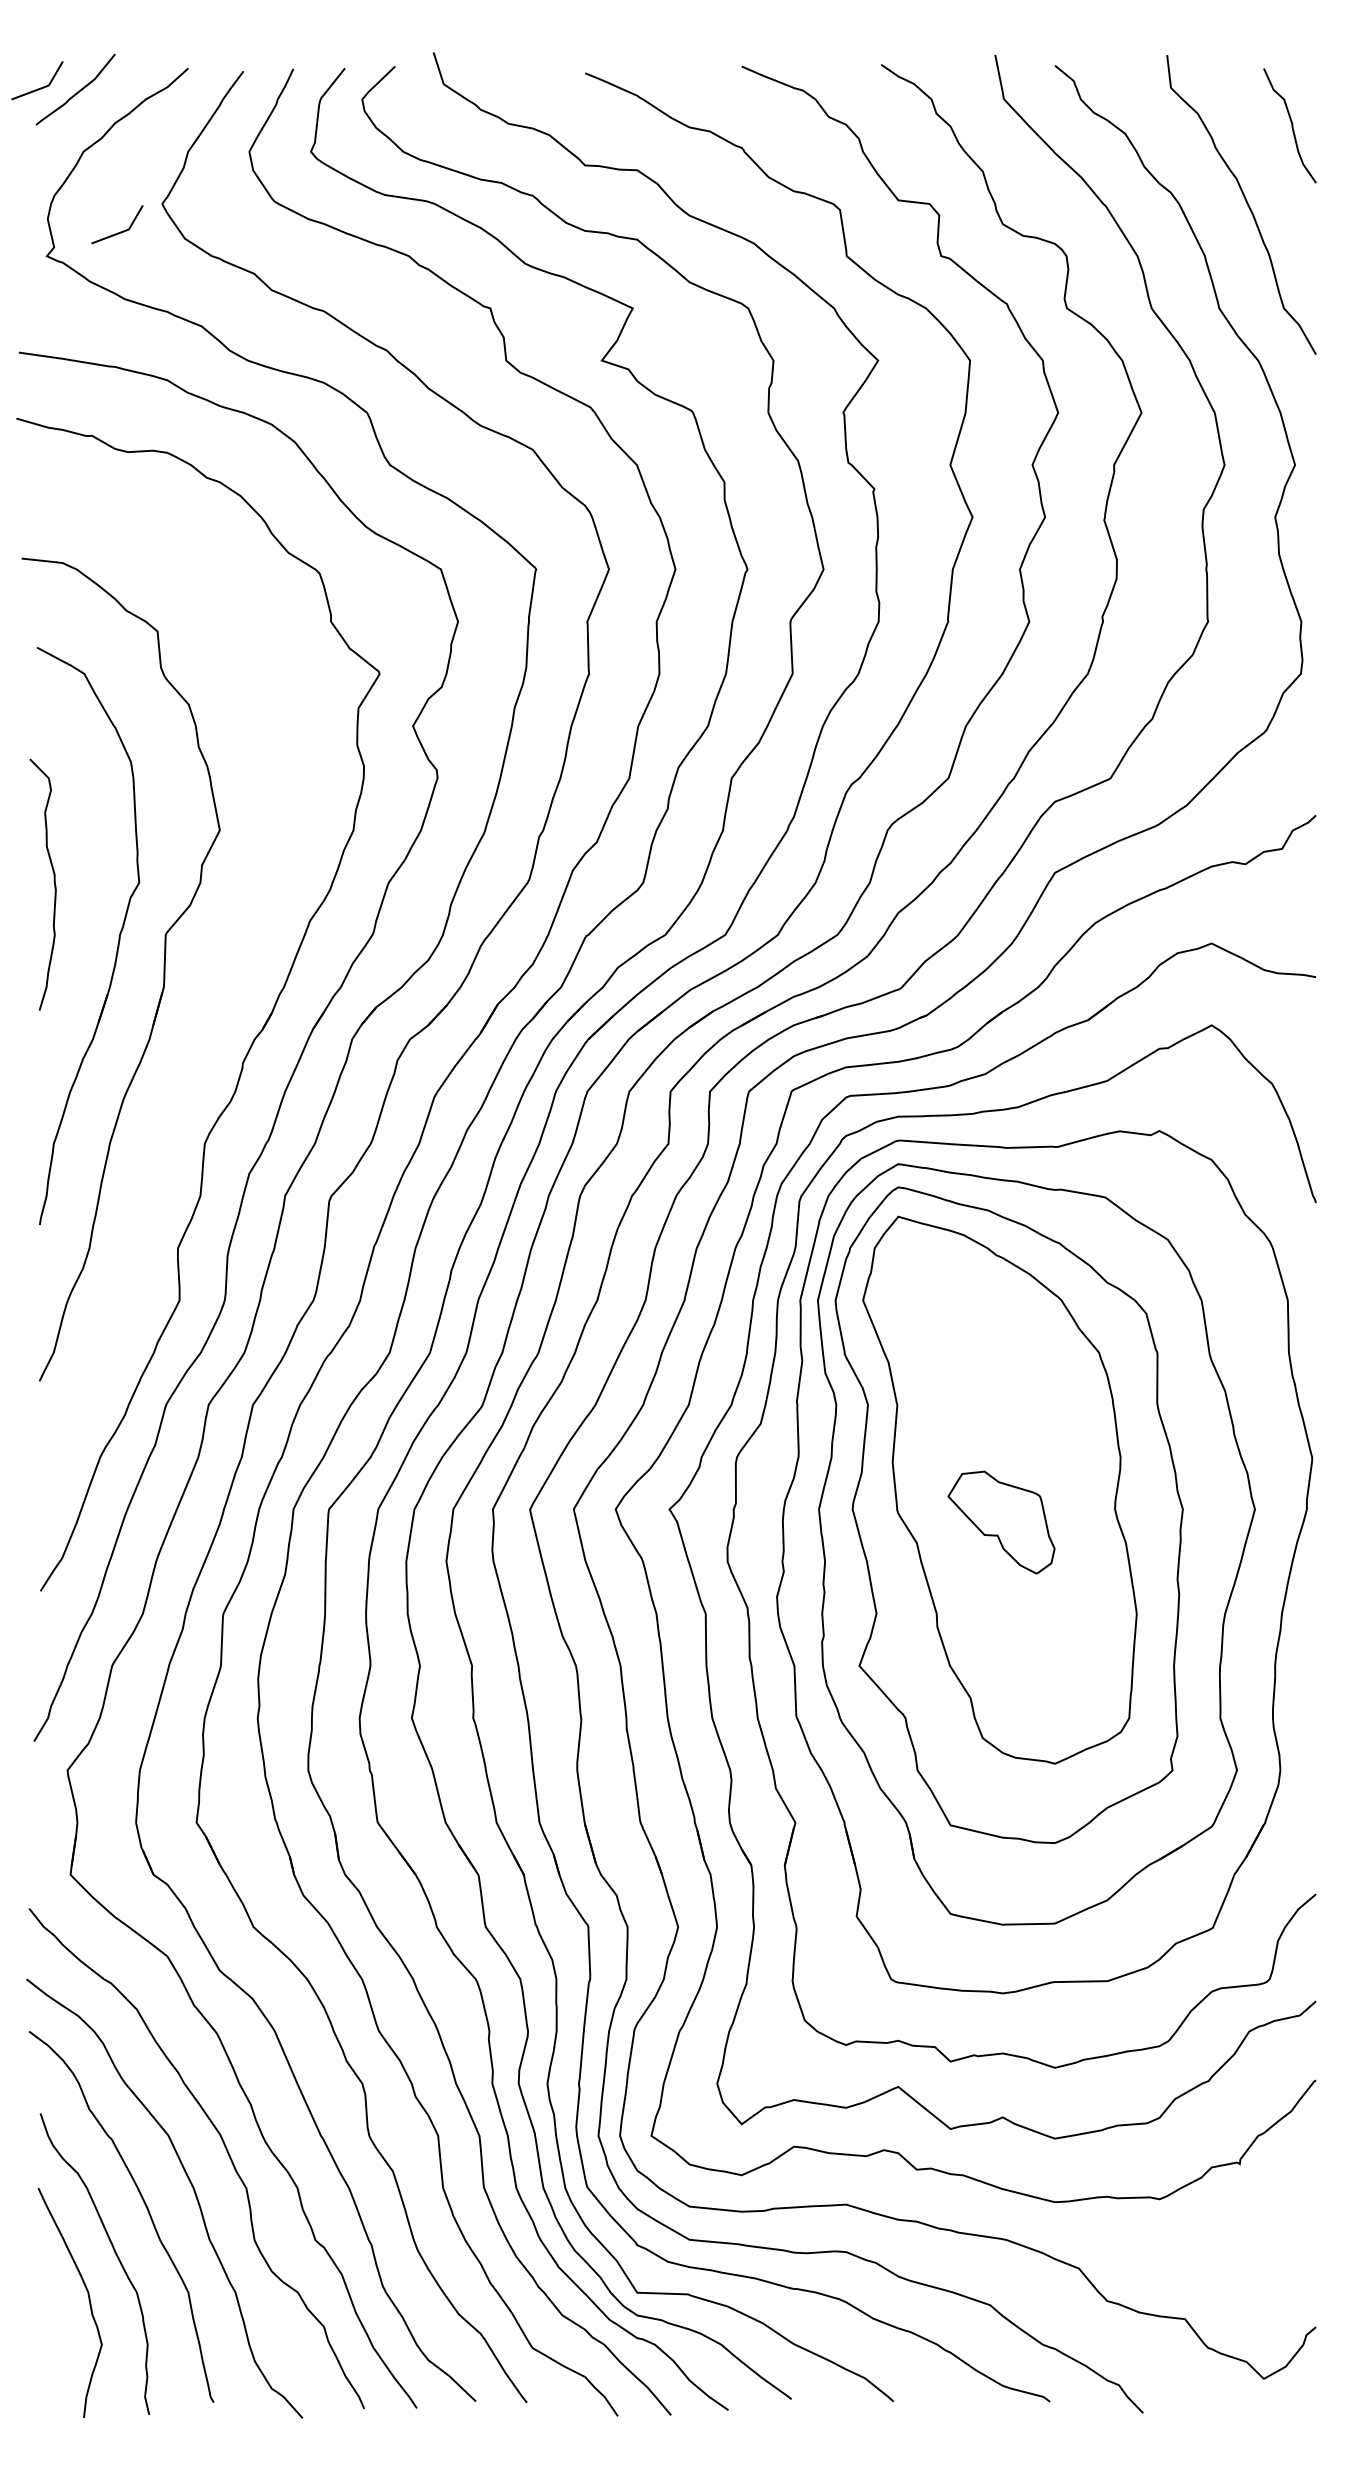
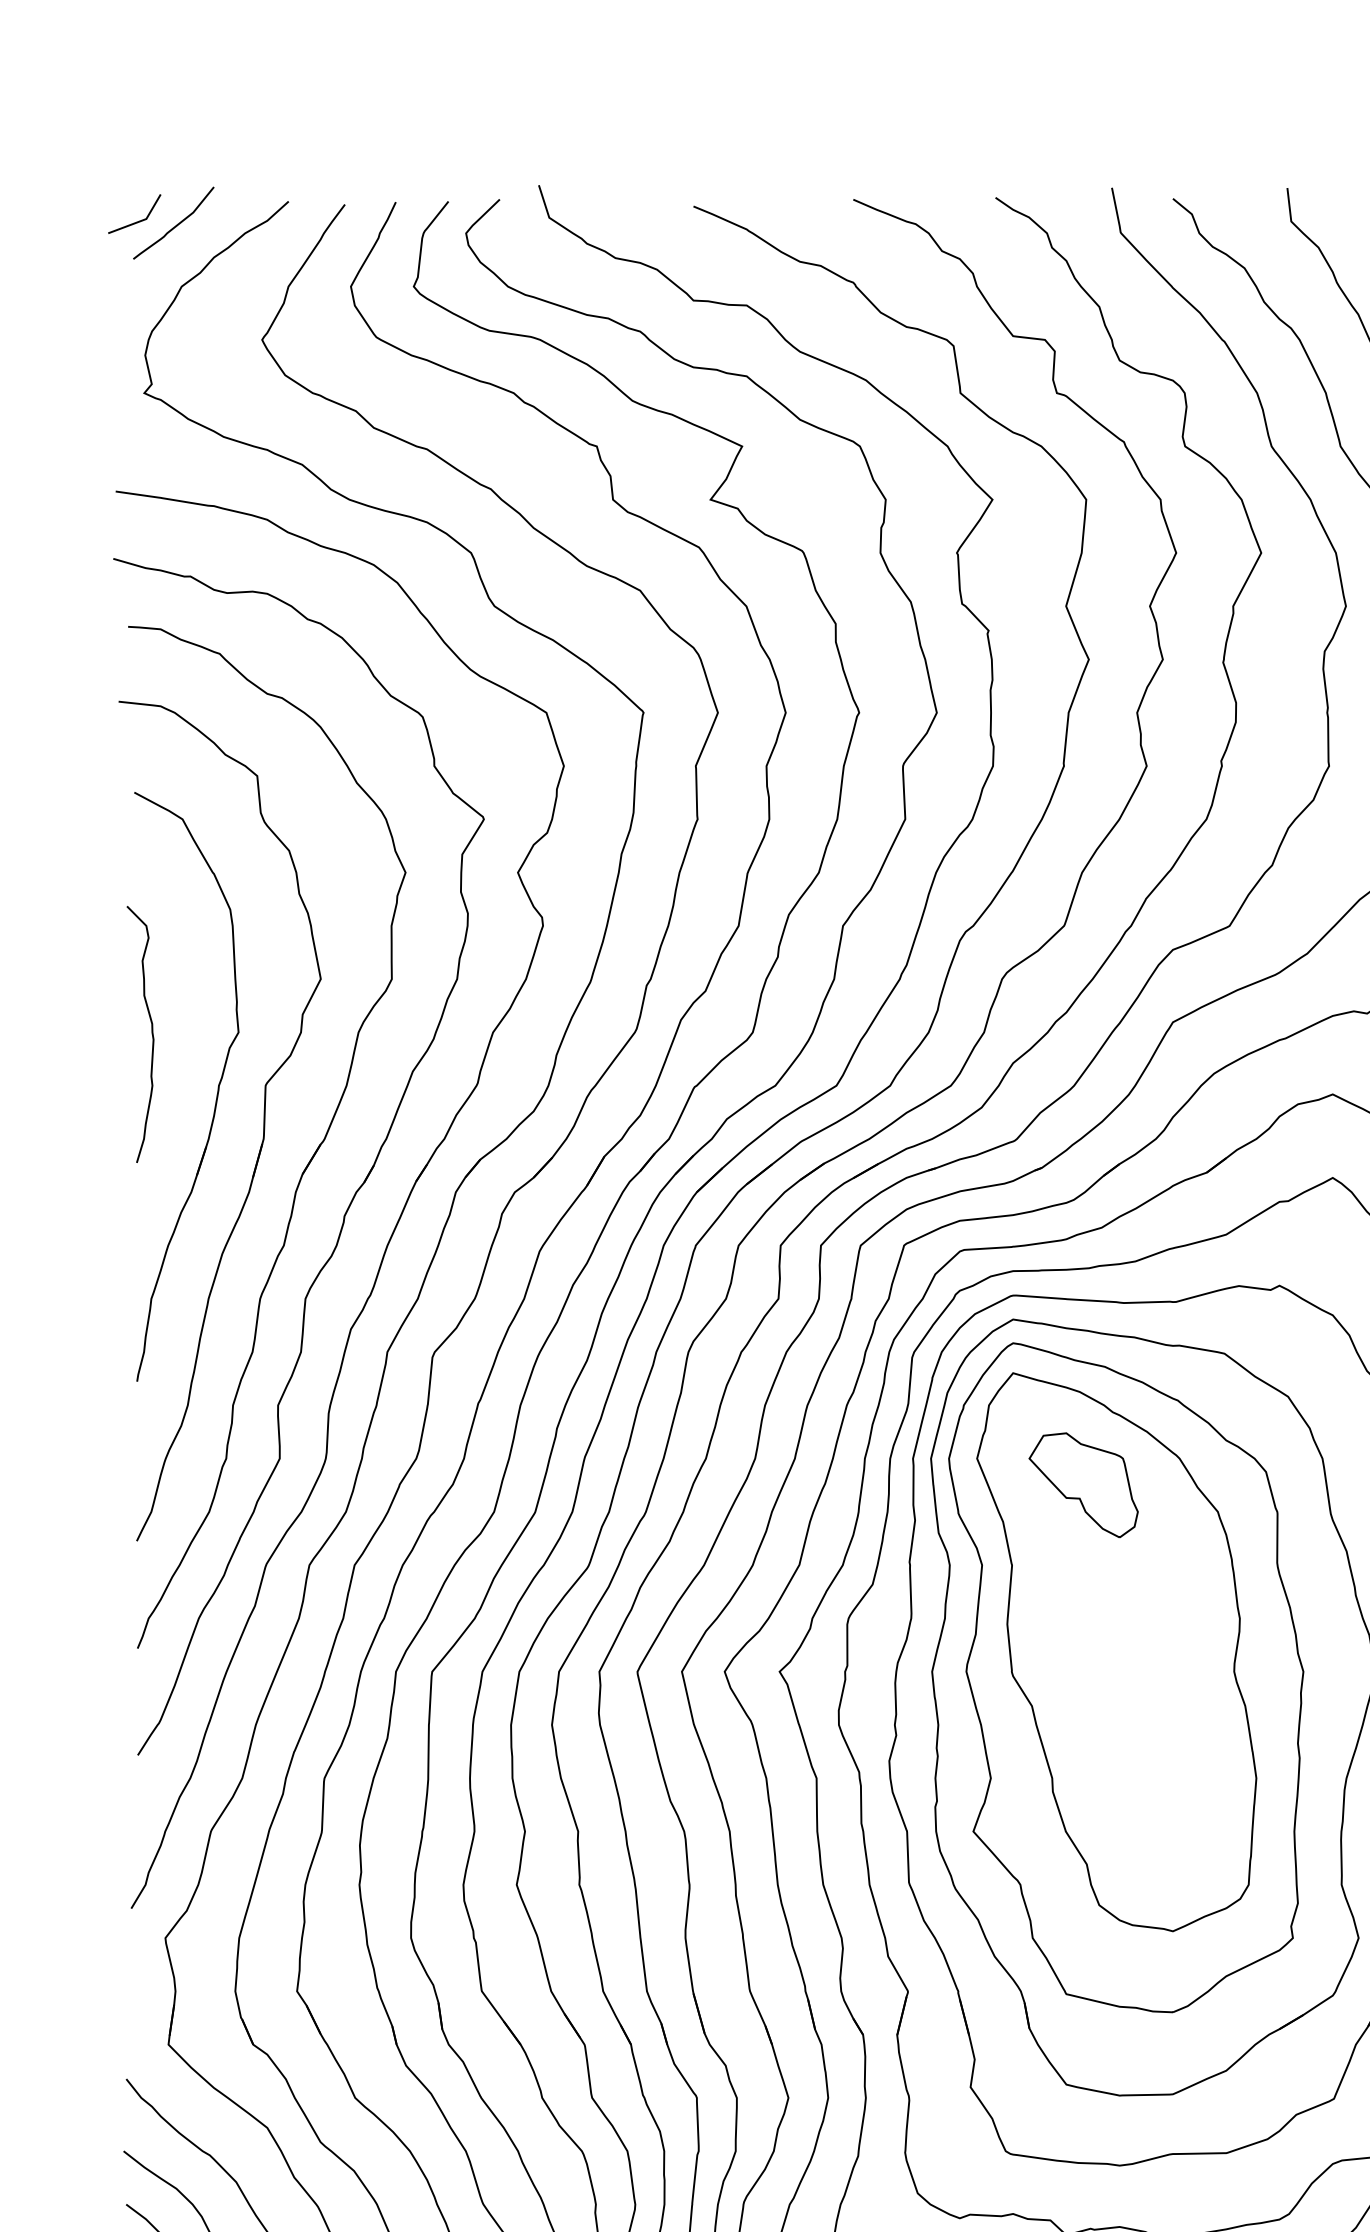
line: (120, 231) -> (219, 367), removed
part: (208, 1008) -> (309, 1160), added
part: (1001, 1522) -> (1083, 1485), moved

